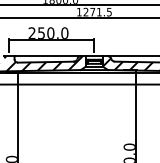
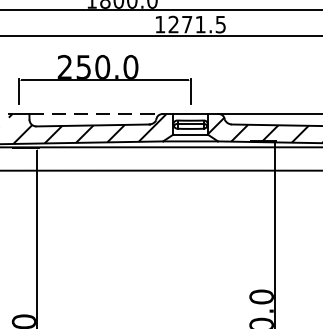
line: (48, 56) -> (97, 114), solid -> dashed

